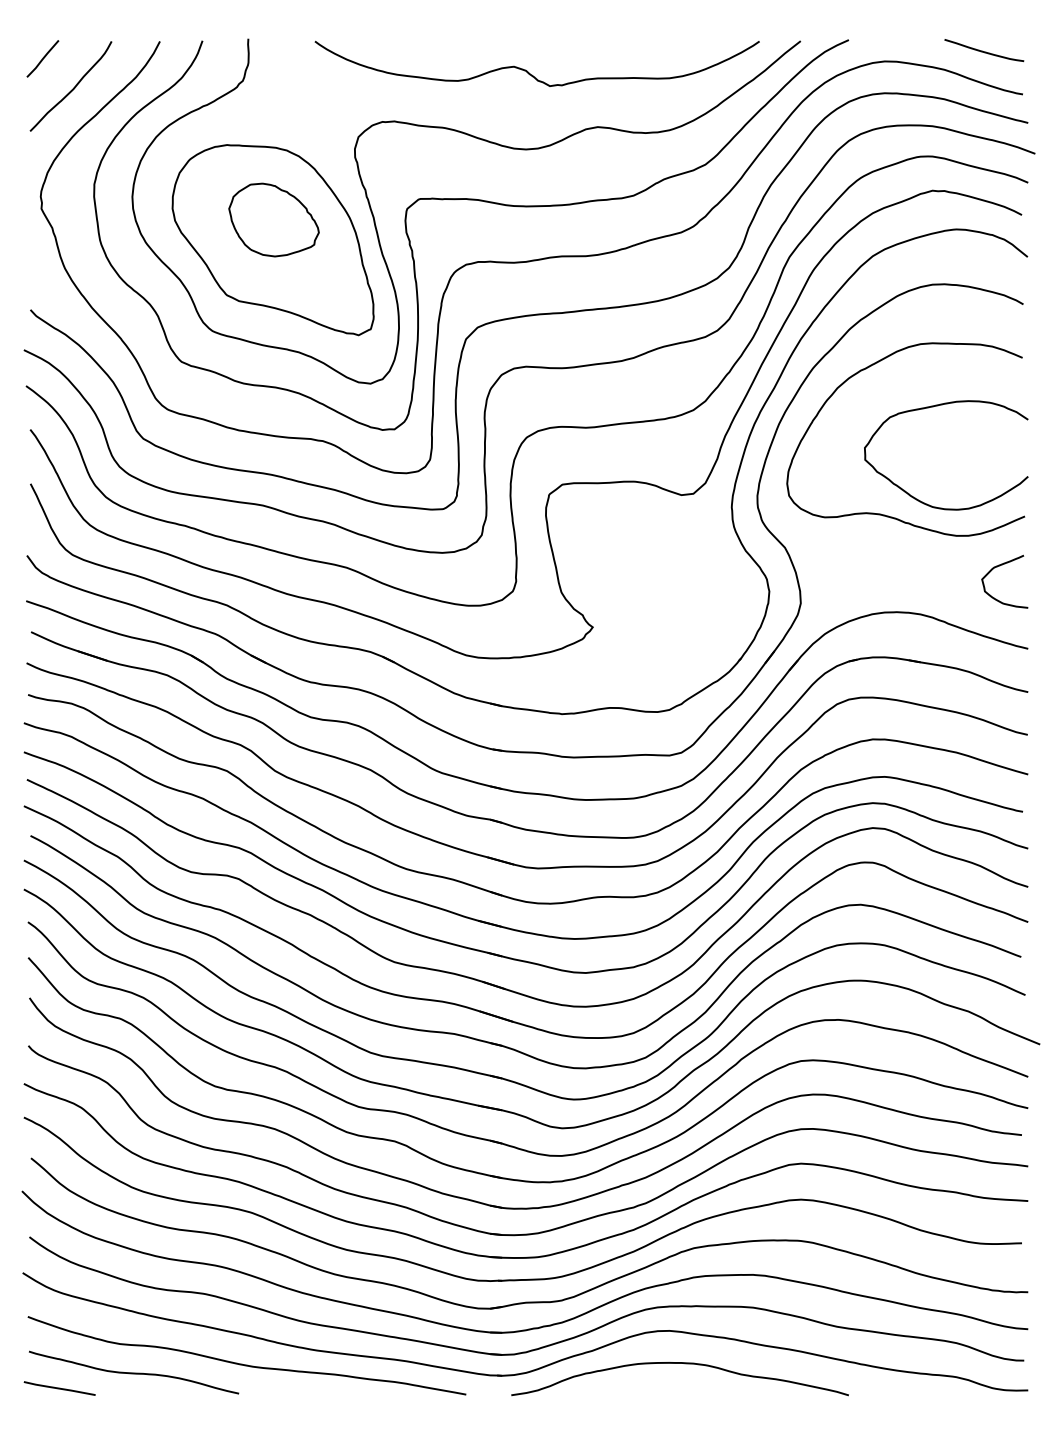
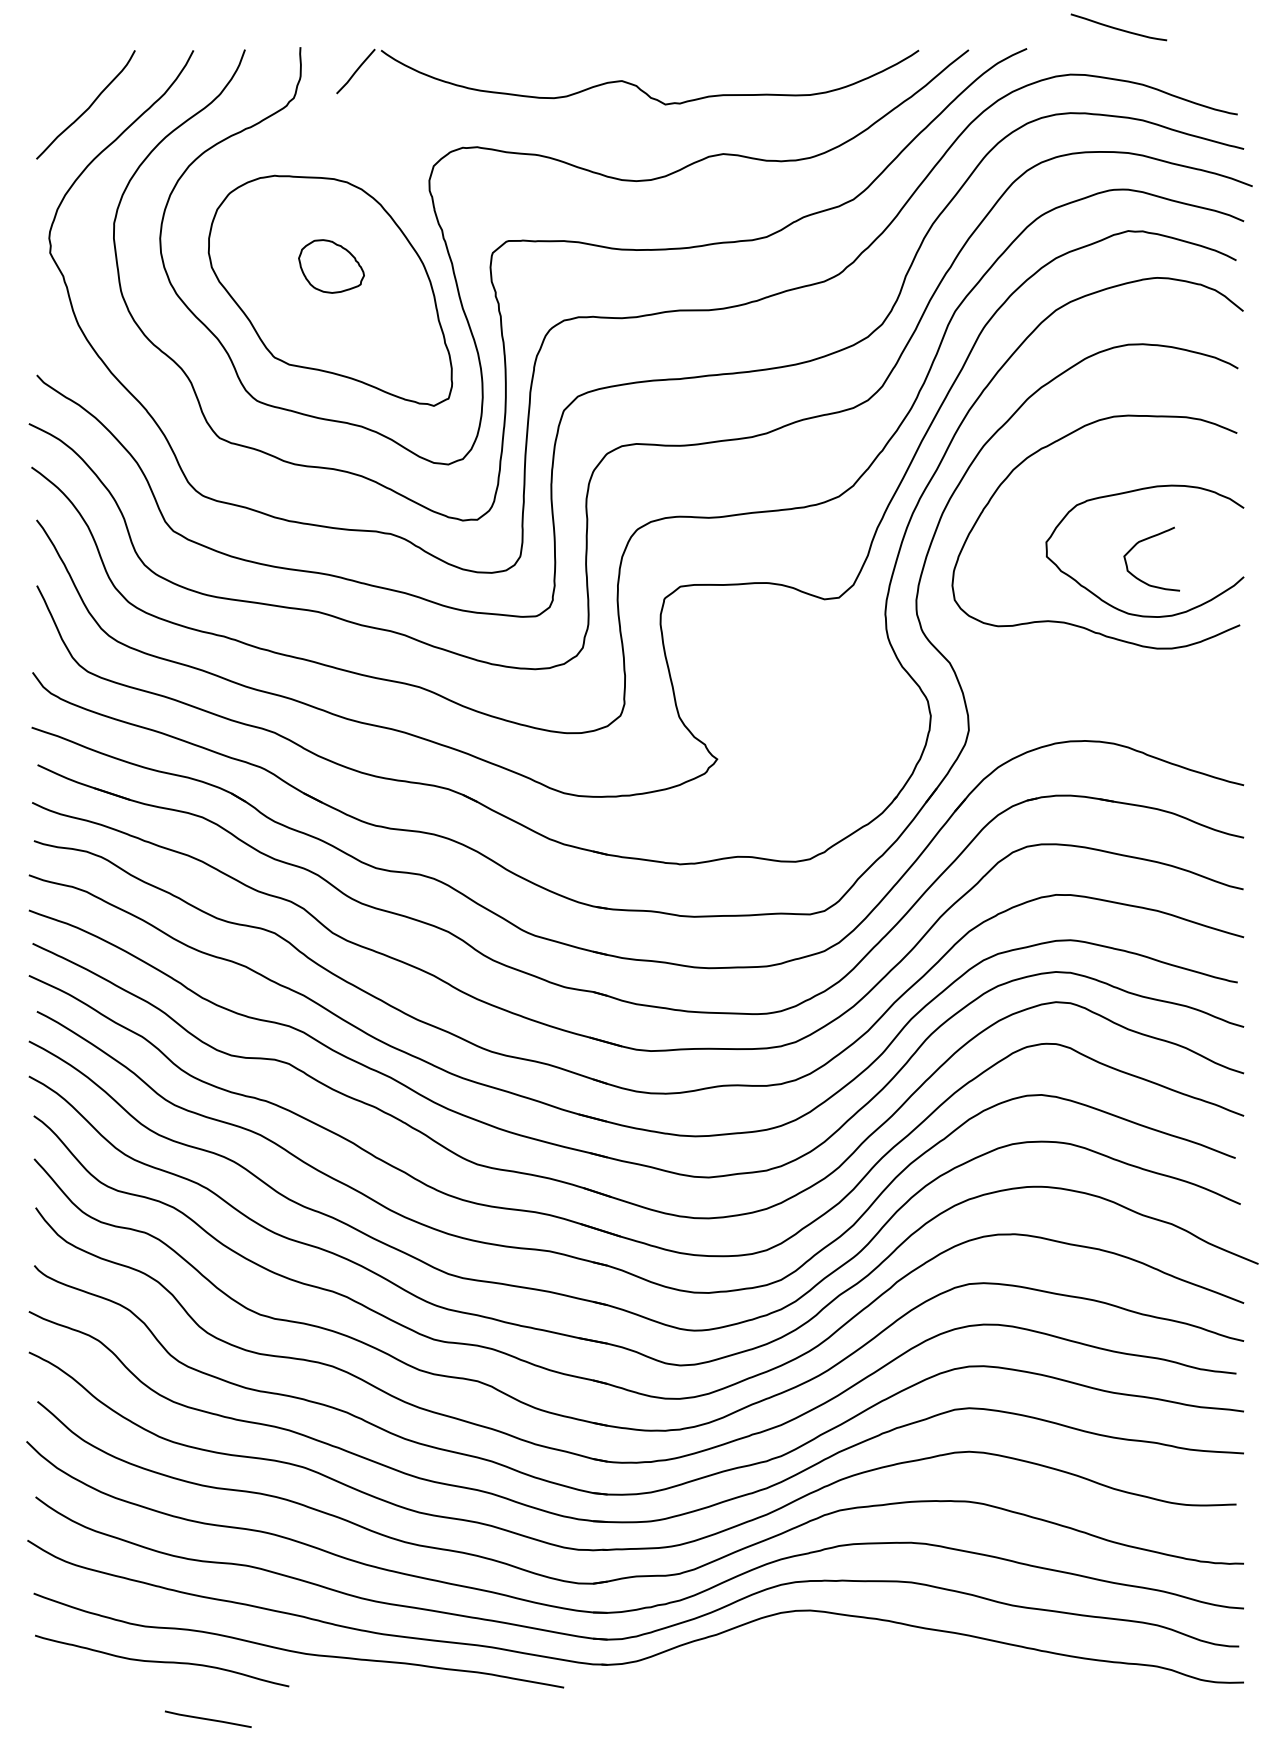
curve: (983, 51) -> (1118, 28), moved
line: (42, 58) -> (355, 71), moved
part: (274, 220) -> (331, 266), size x0.6
curve: (998, 567) -> (1143, 541), moved
curve: (679, 1363) -> (822, 1650), removed
line: (59, 1387) -> (207, 1718), moved

